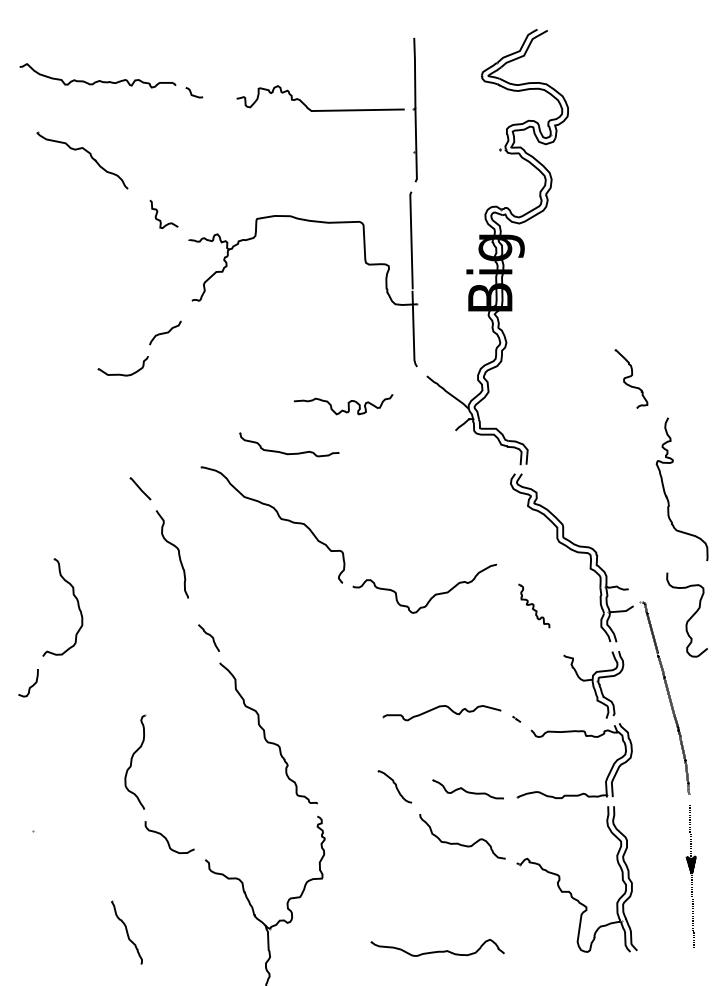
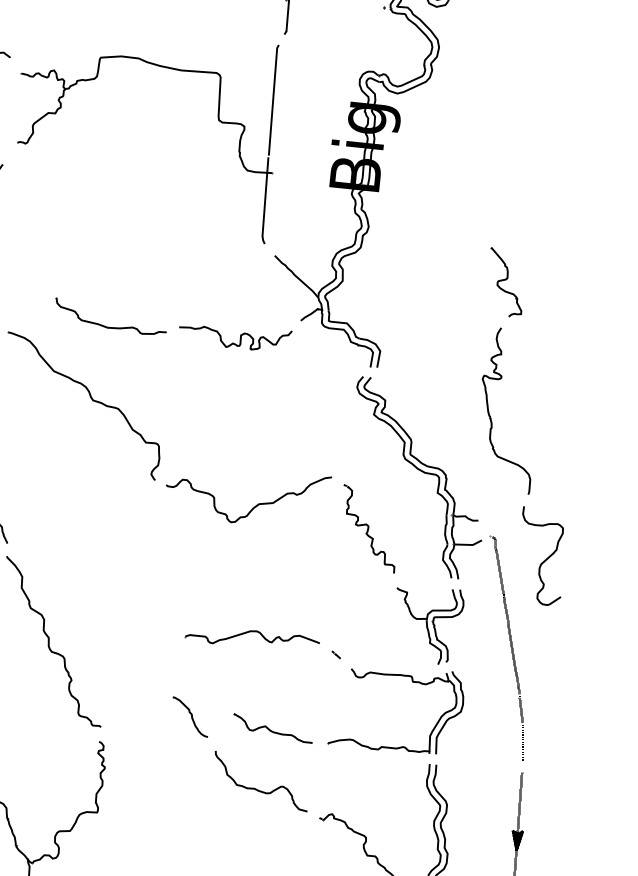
curve: (347, 404) -> (239, 337), moved
part: (667, 495) -> (491, 415), moved
part: (533, 605) -> (368, 527), size x1.67

